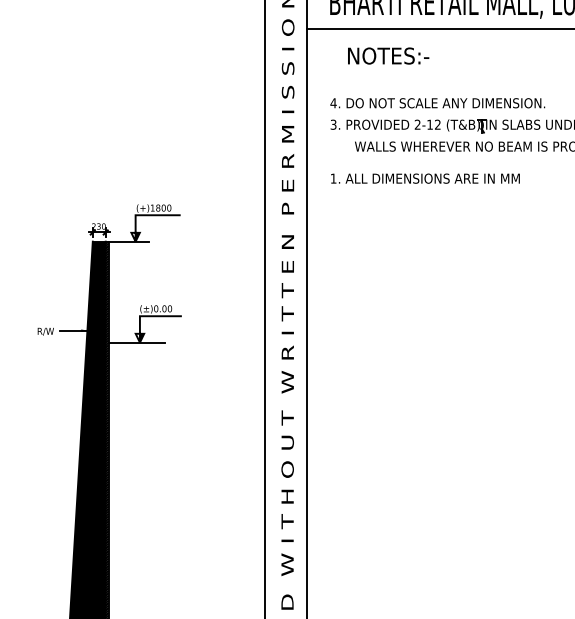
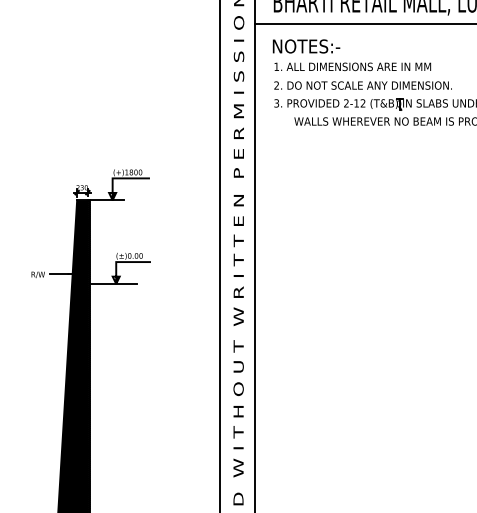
text: (388, 55) -> (306, 46), moved
text: (333, 103) -> (276, 85), 4. -> 2.
text: (425, 178) -> (352, 66), moved

